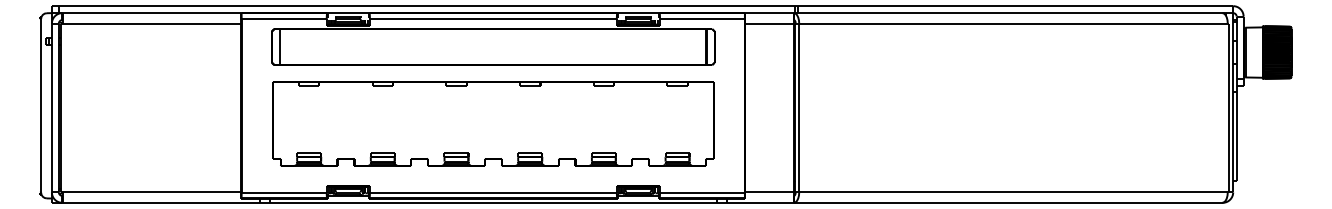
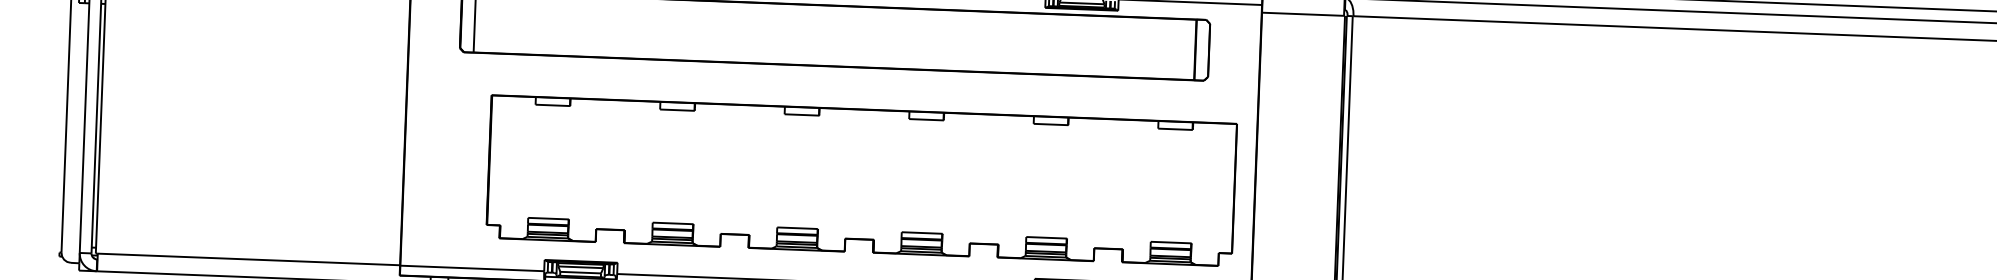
part: (493, 123) -> (862, 179), moved

